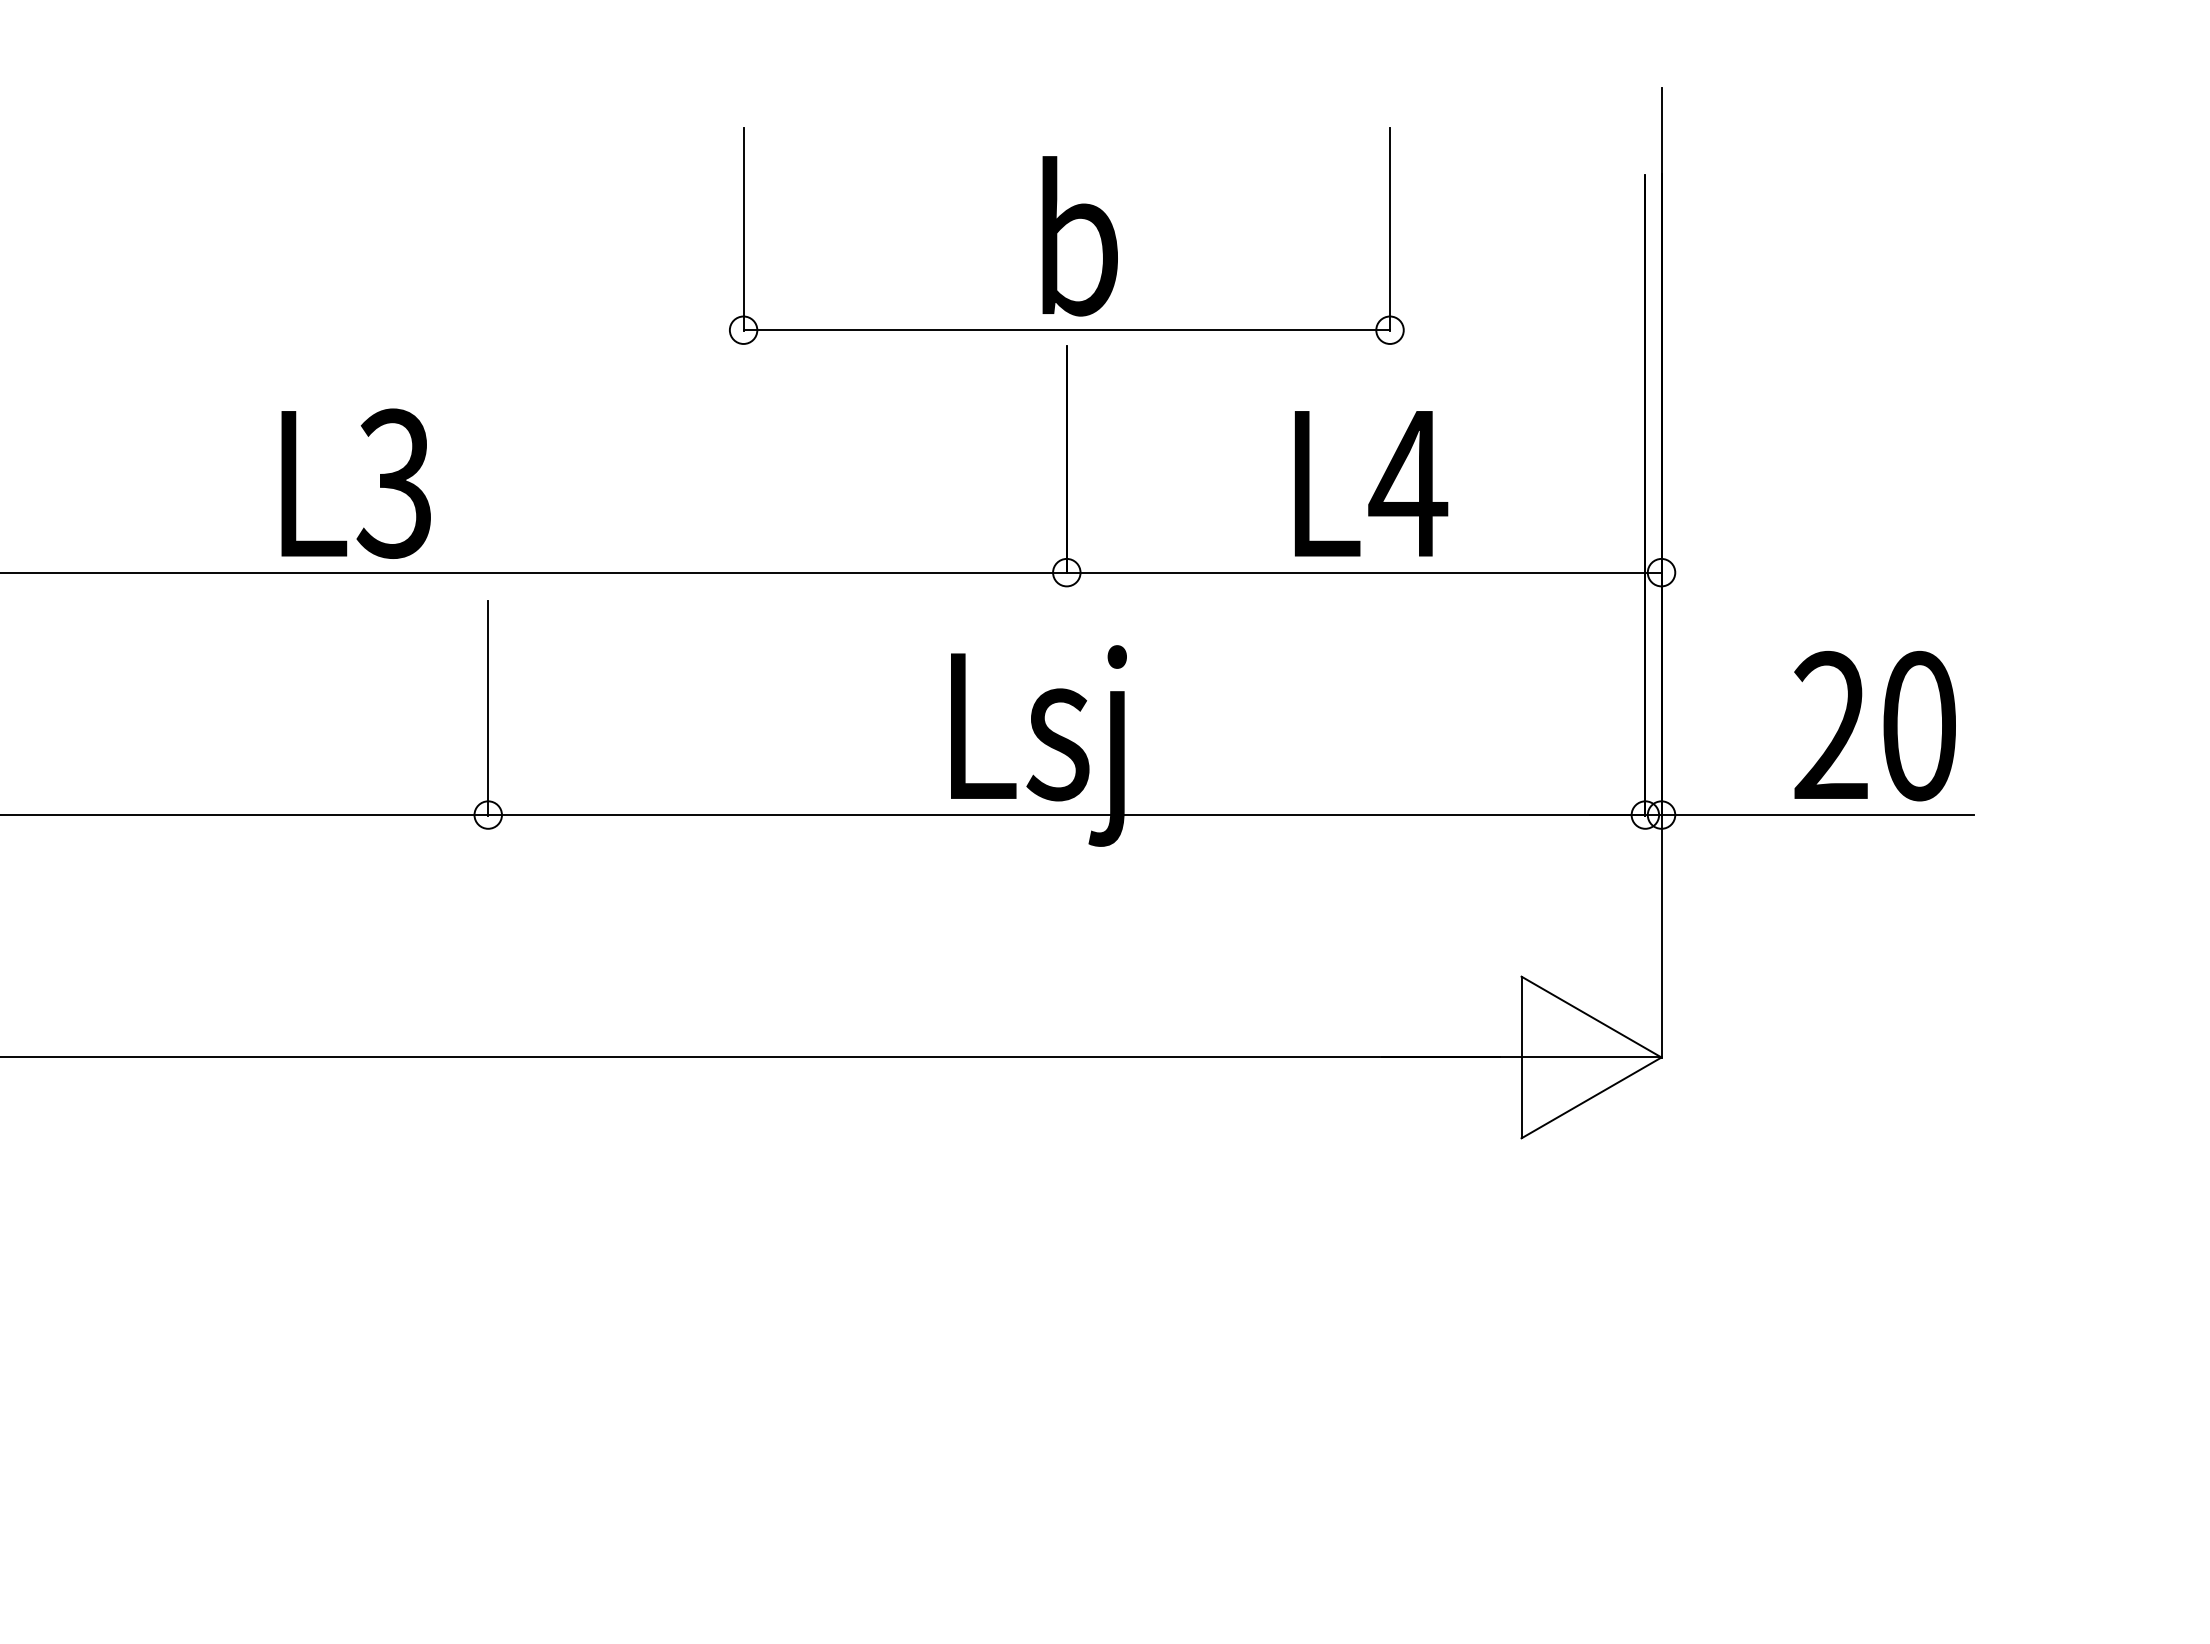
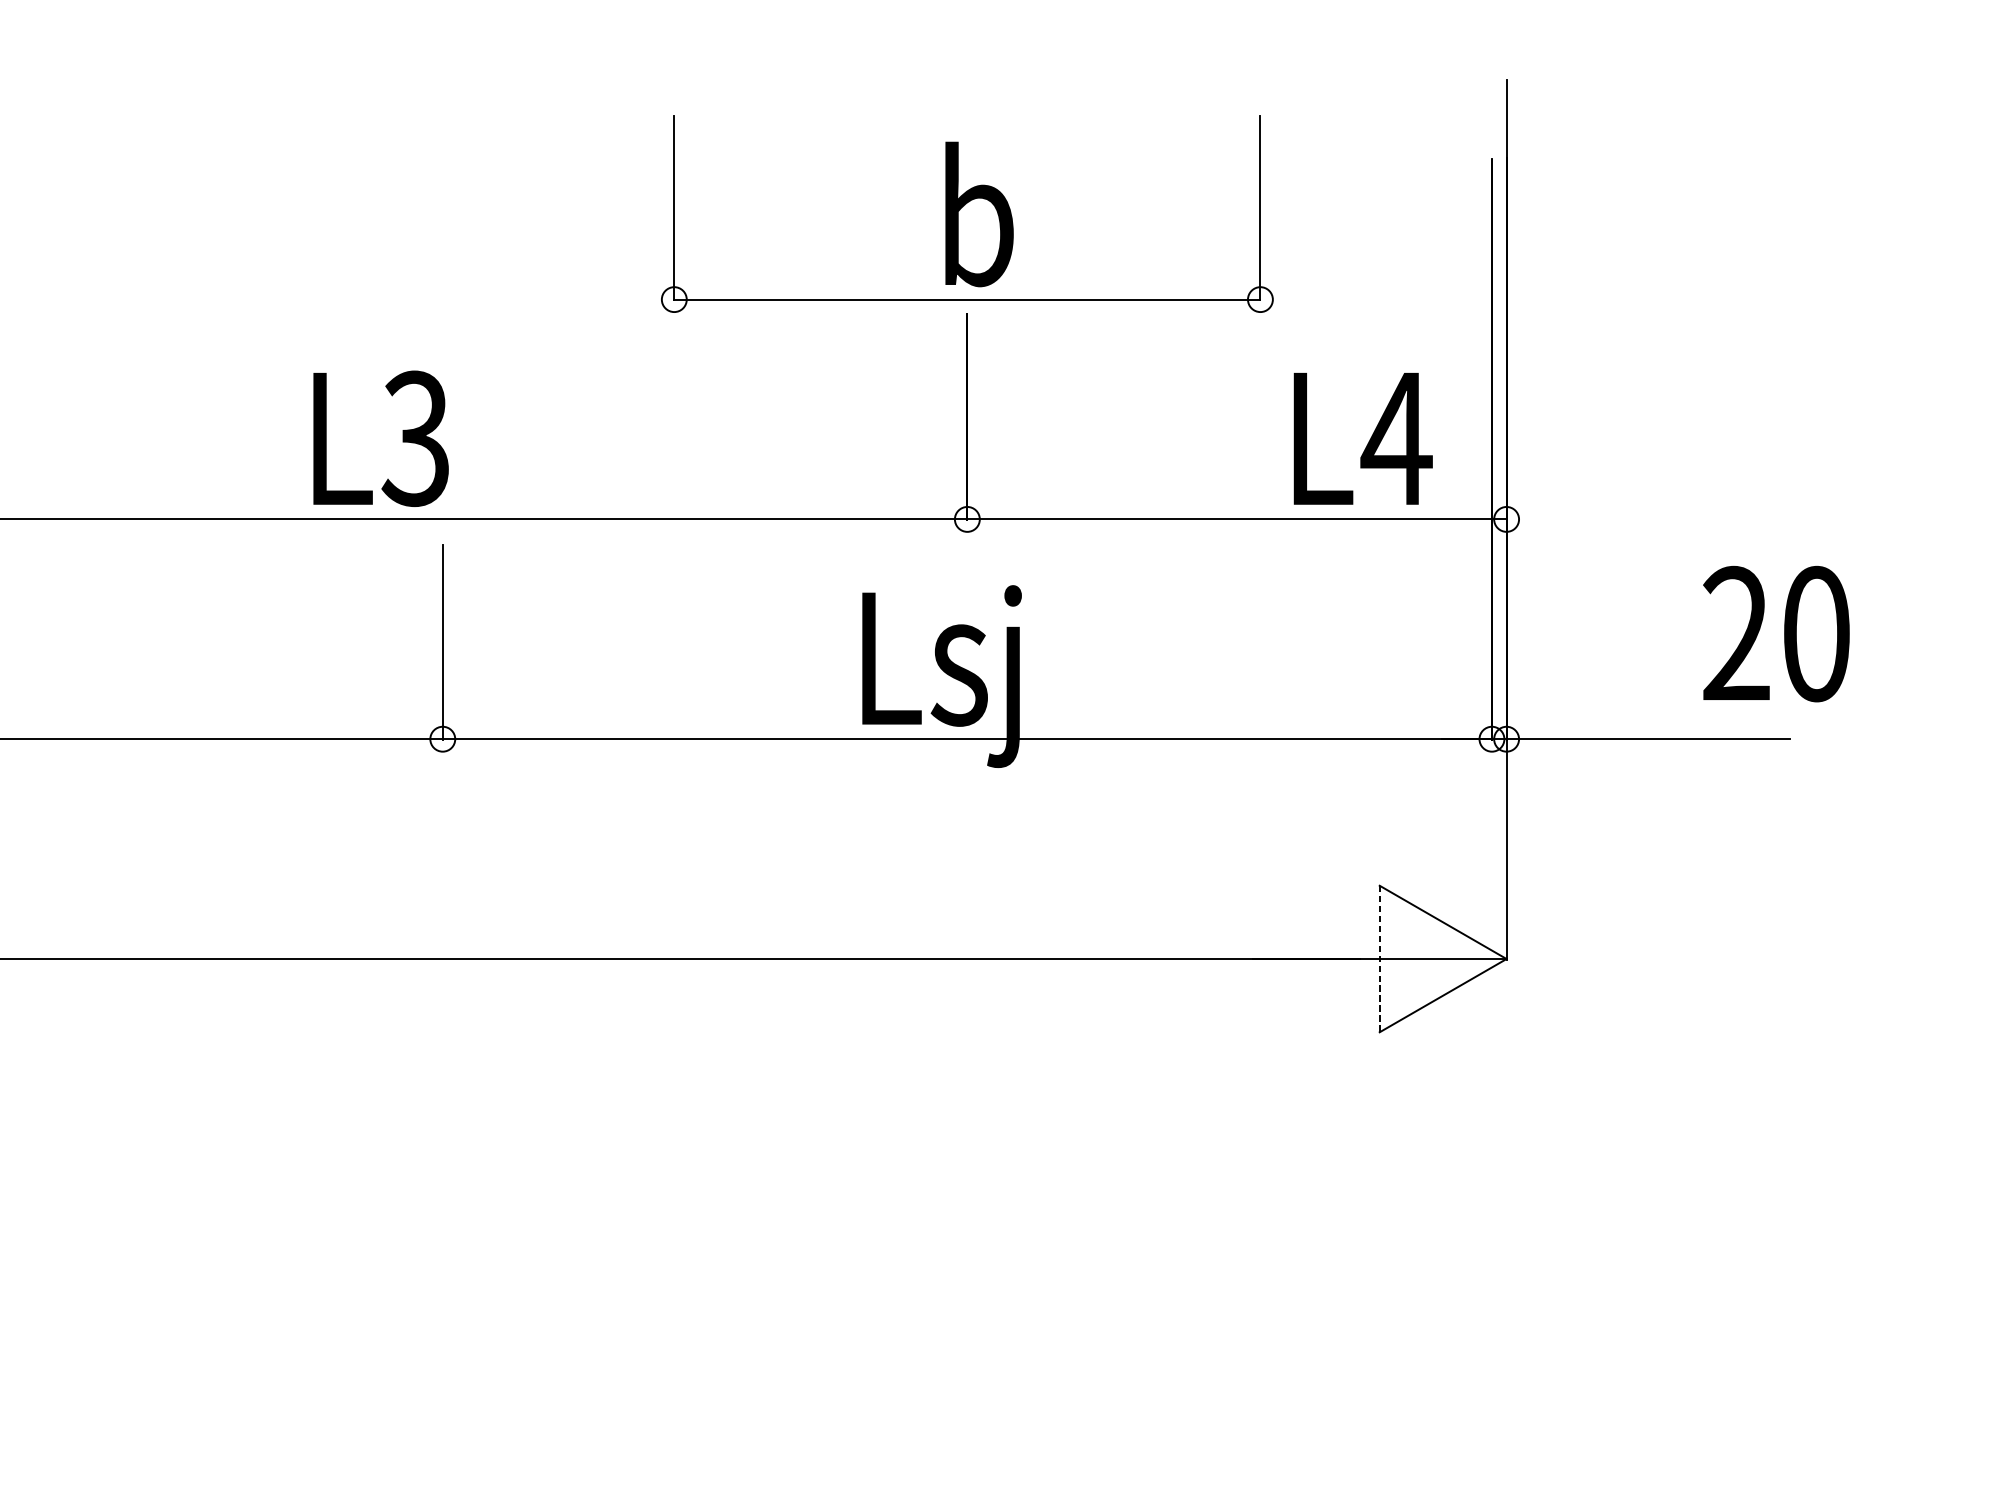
text: (355, 483) -> (380, 438), moved
text: (1371, 483) -> (1363, 438), moved
text: (1874, 726) -> (1775, 634), moved
line: (1521, 1057) -> (1379, 959), solid -> dashed

